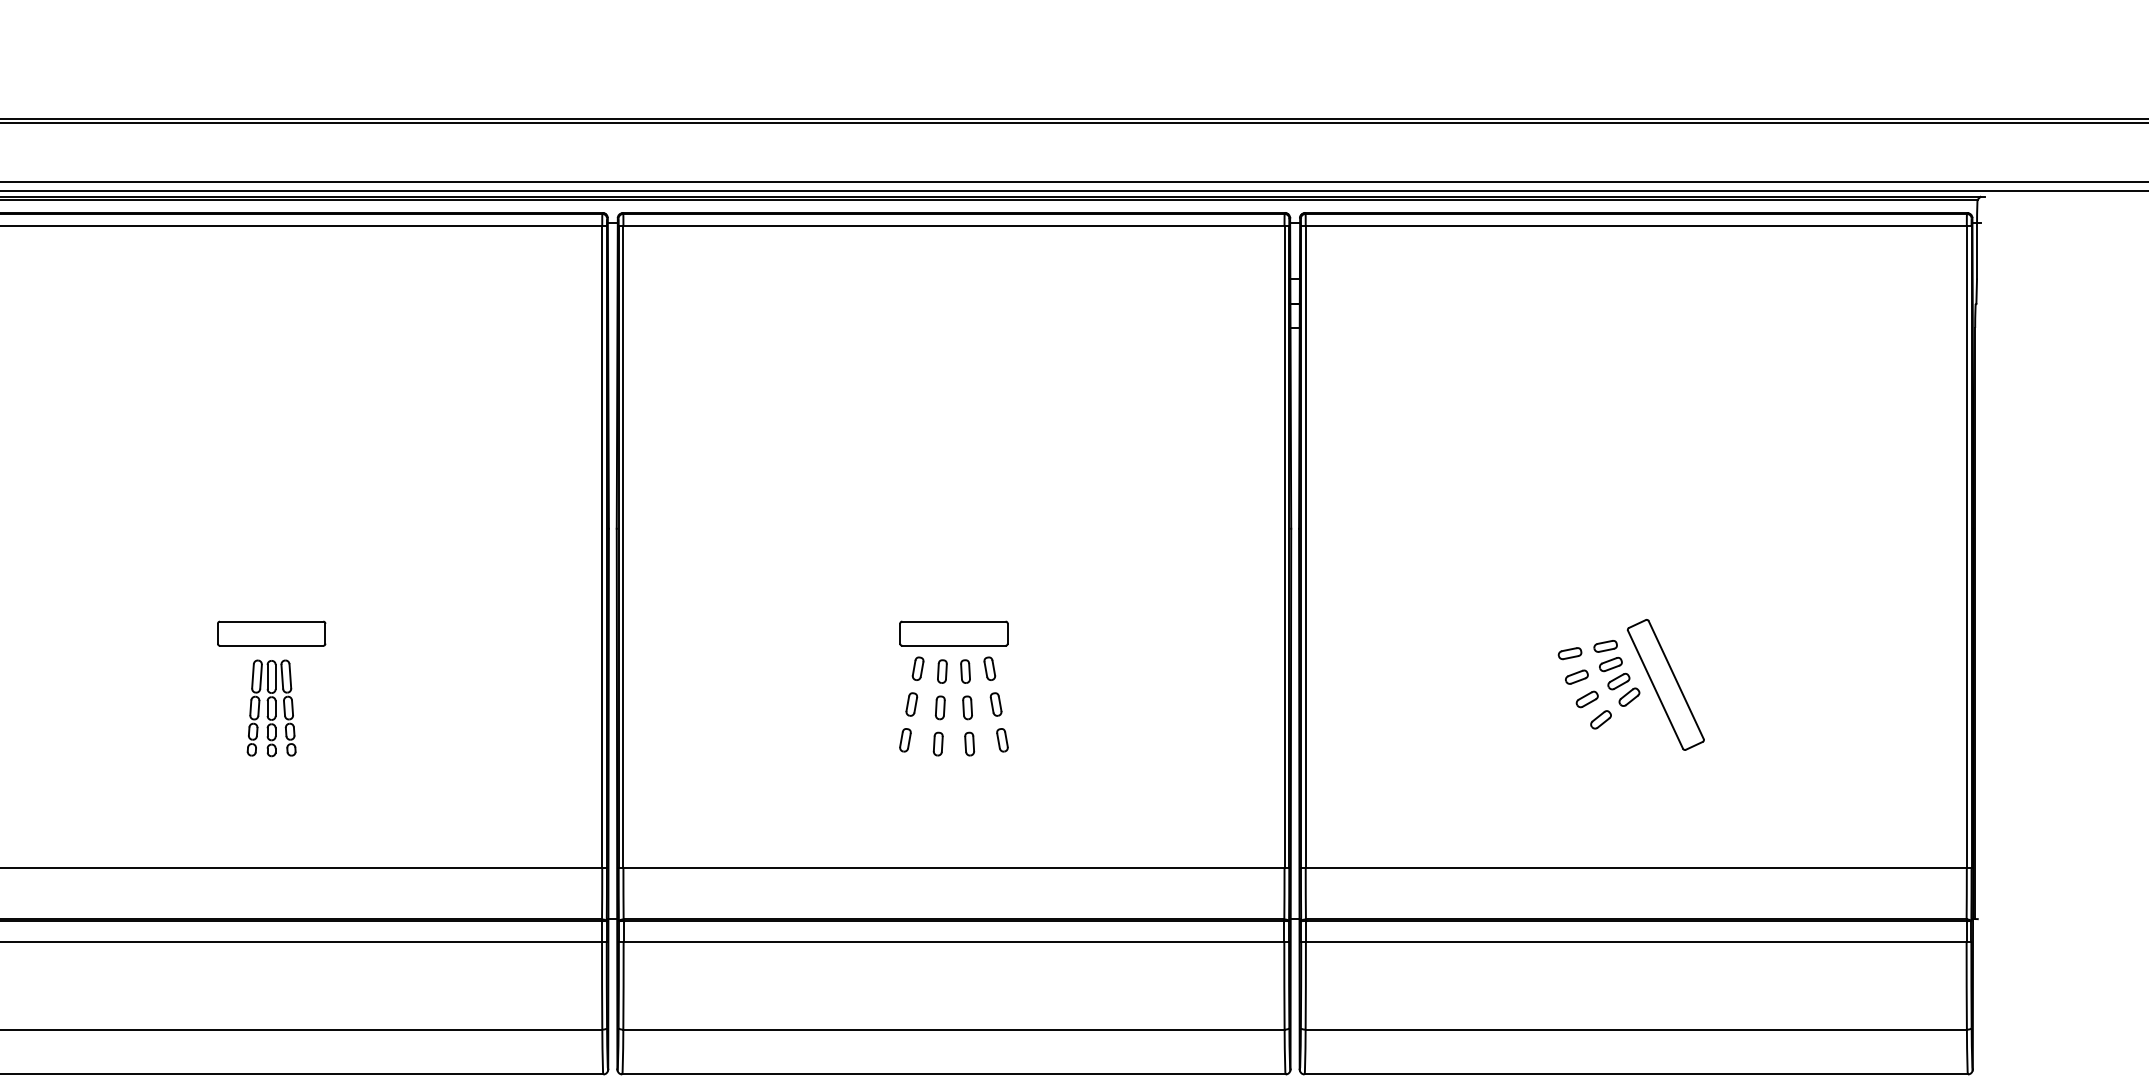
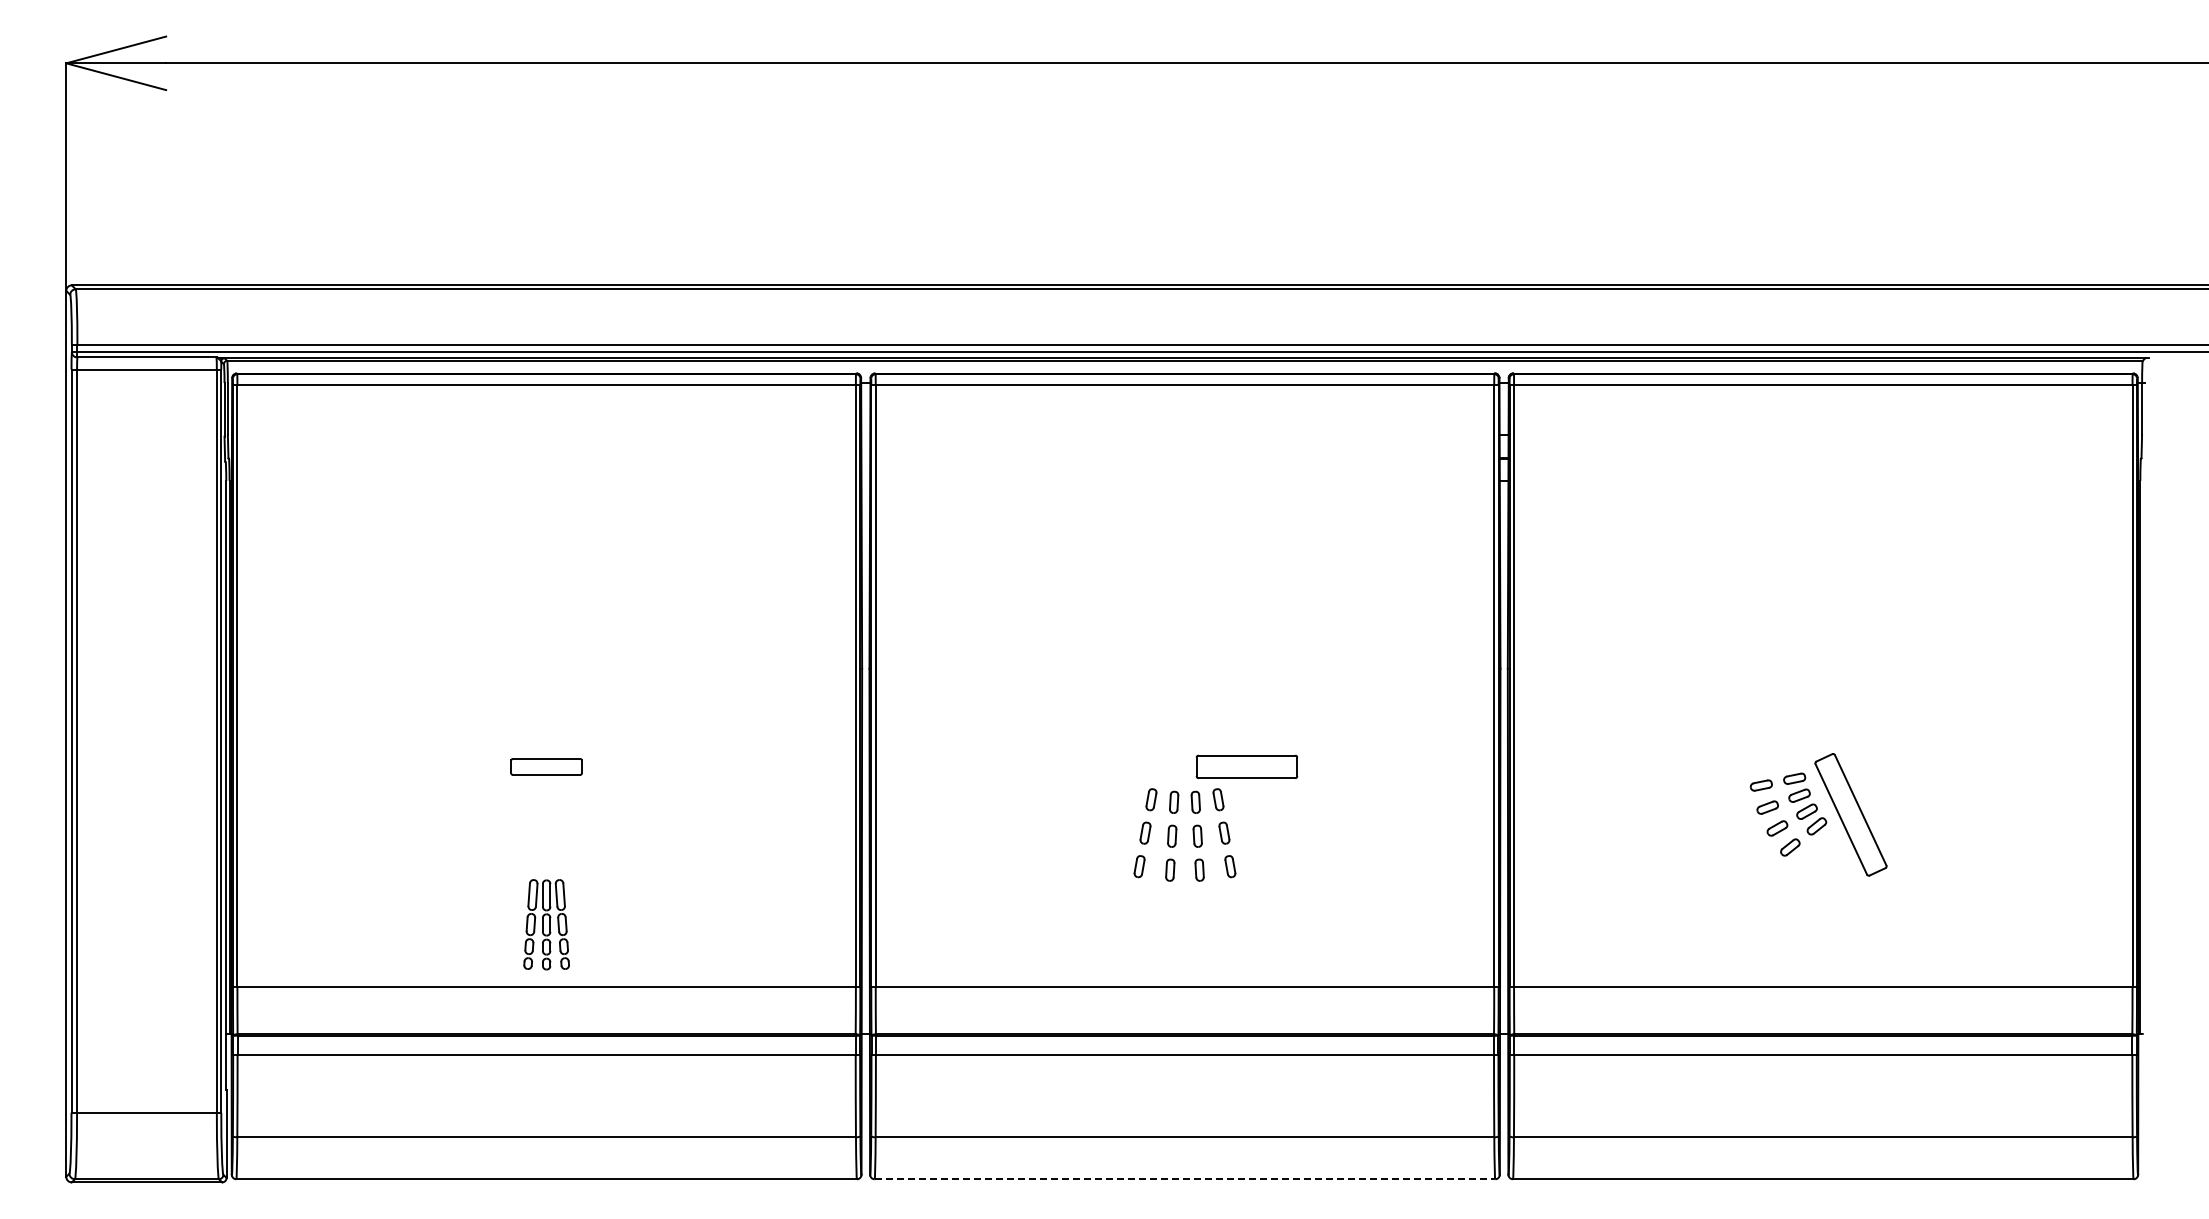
part: (271, 633) -> (546, 766), size x0.7
part: (953, 633) -> (1246, 766), moved
part: (271, 708) -> (546, 924), moved
line: (954, 1074) -> (1185, 1179), solid -> dashed

